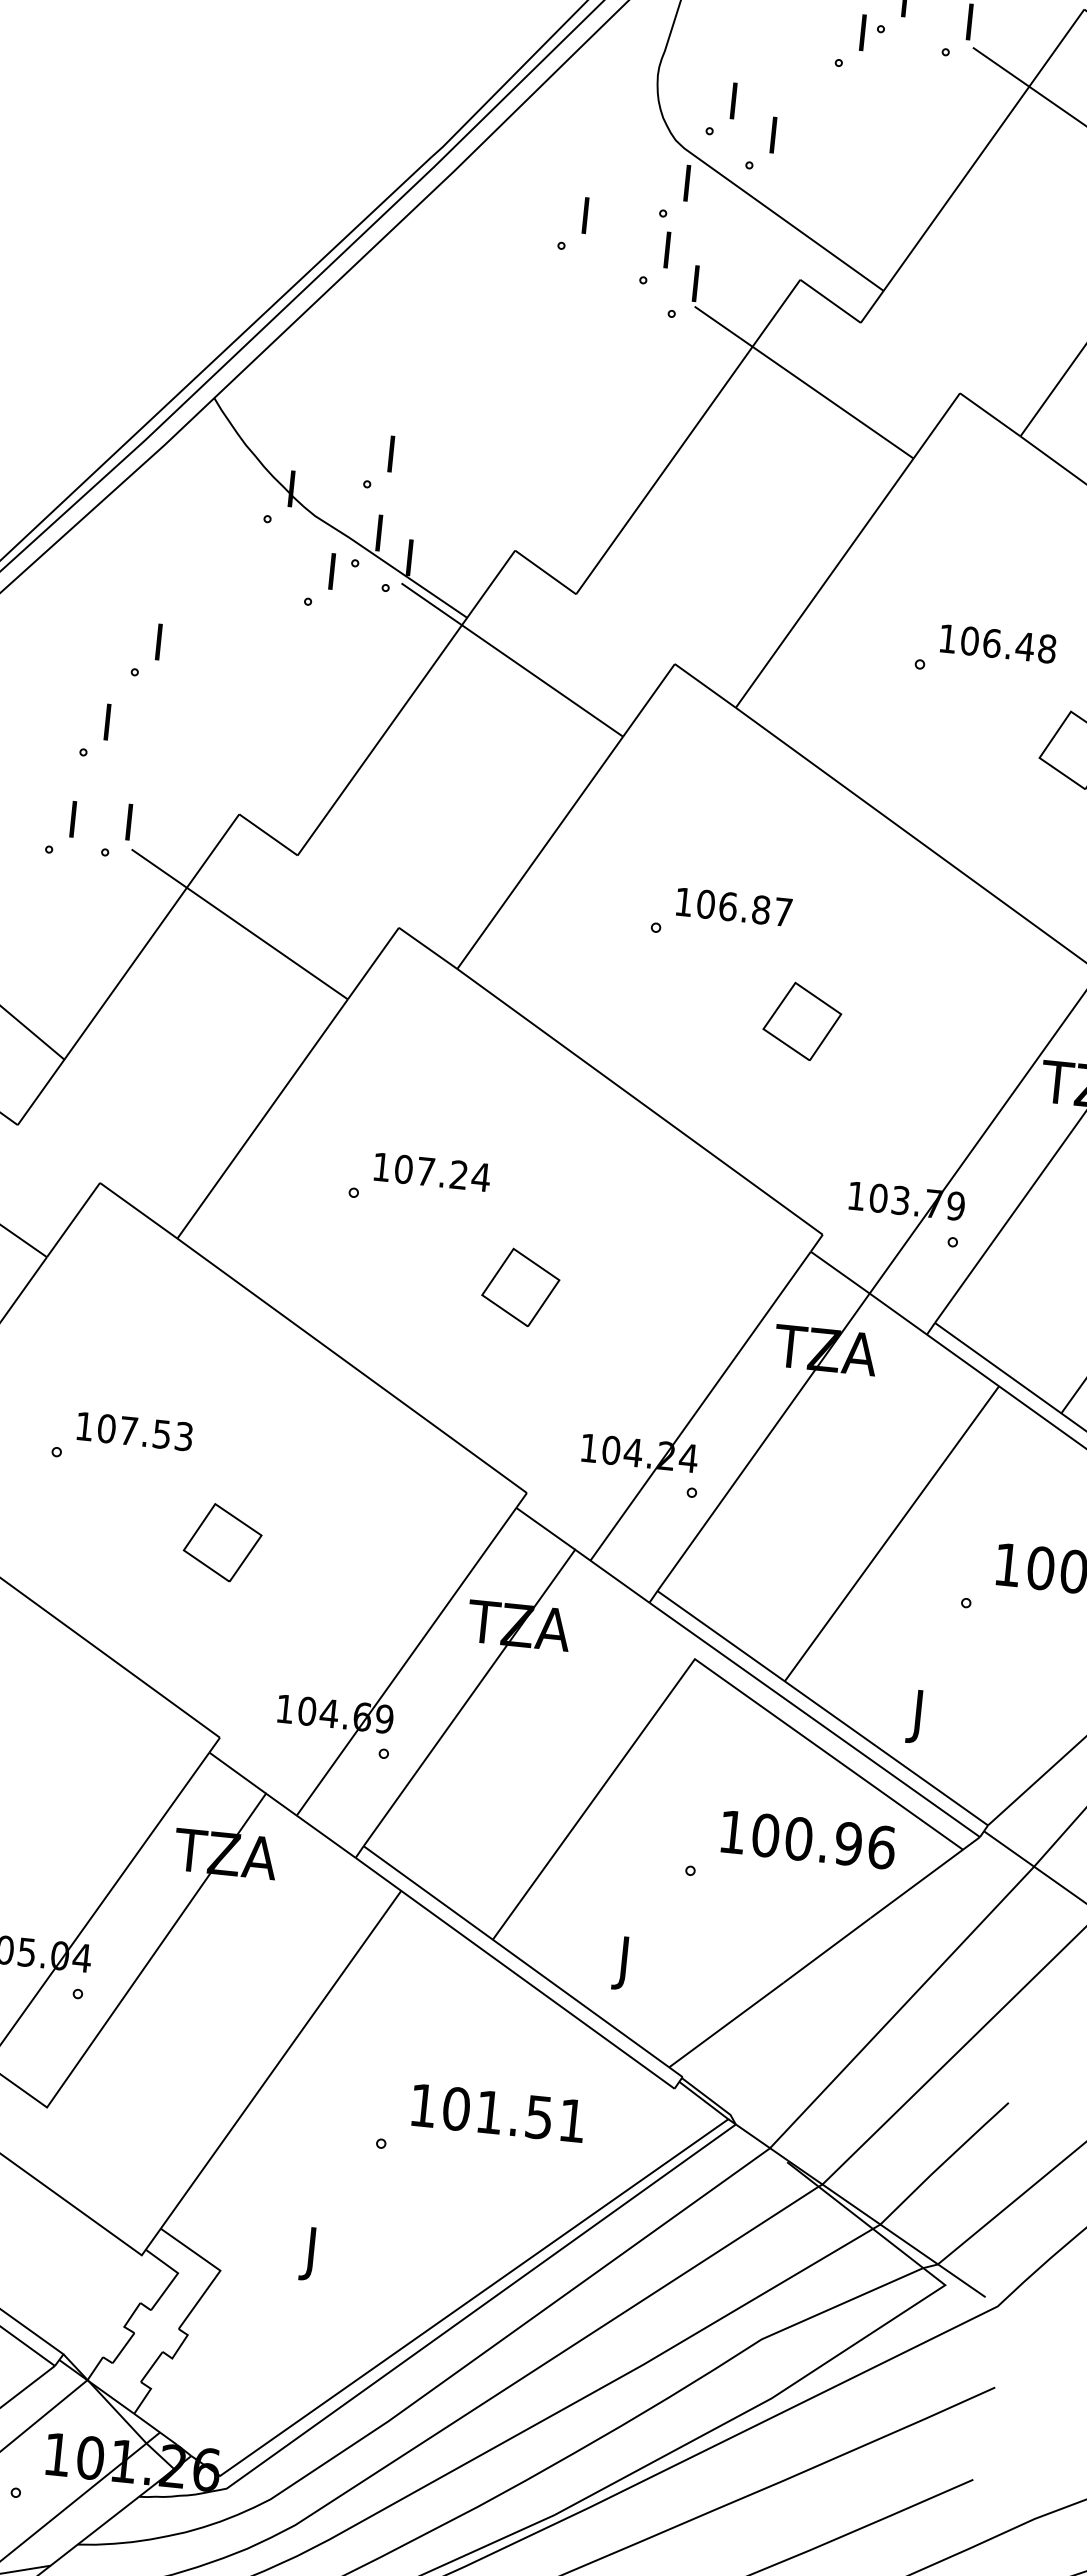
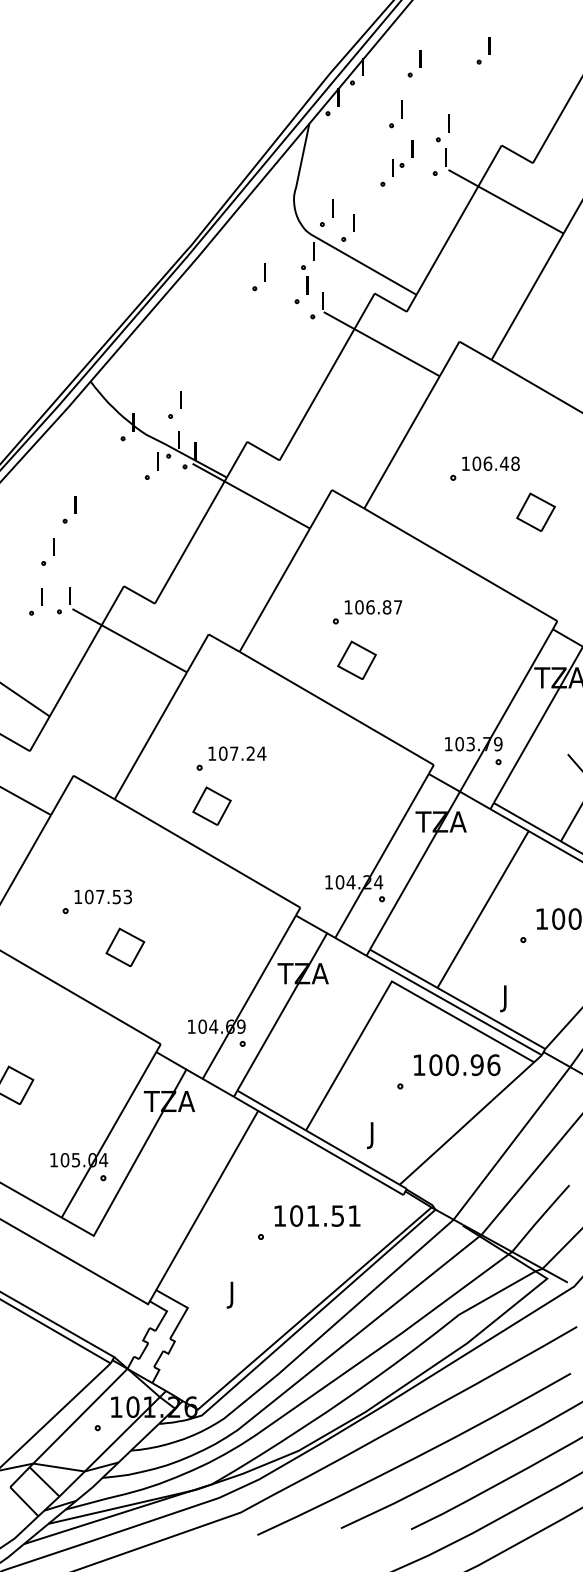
part: (801, 1019) -> (356, 659), moved
part: (519, 1285) -> (211, 805), moved
part: (223, 1540) -> (125, 946), moved

